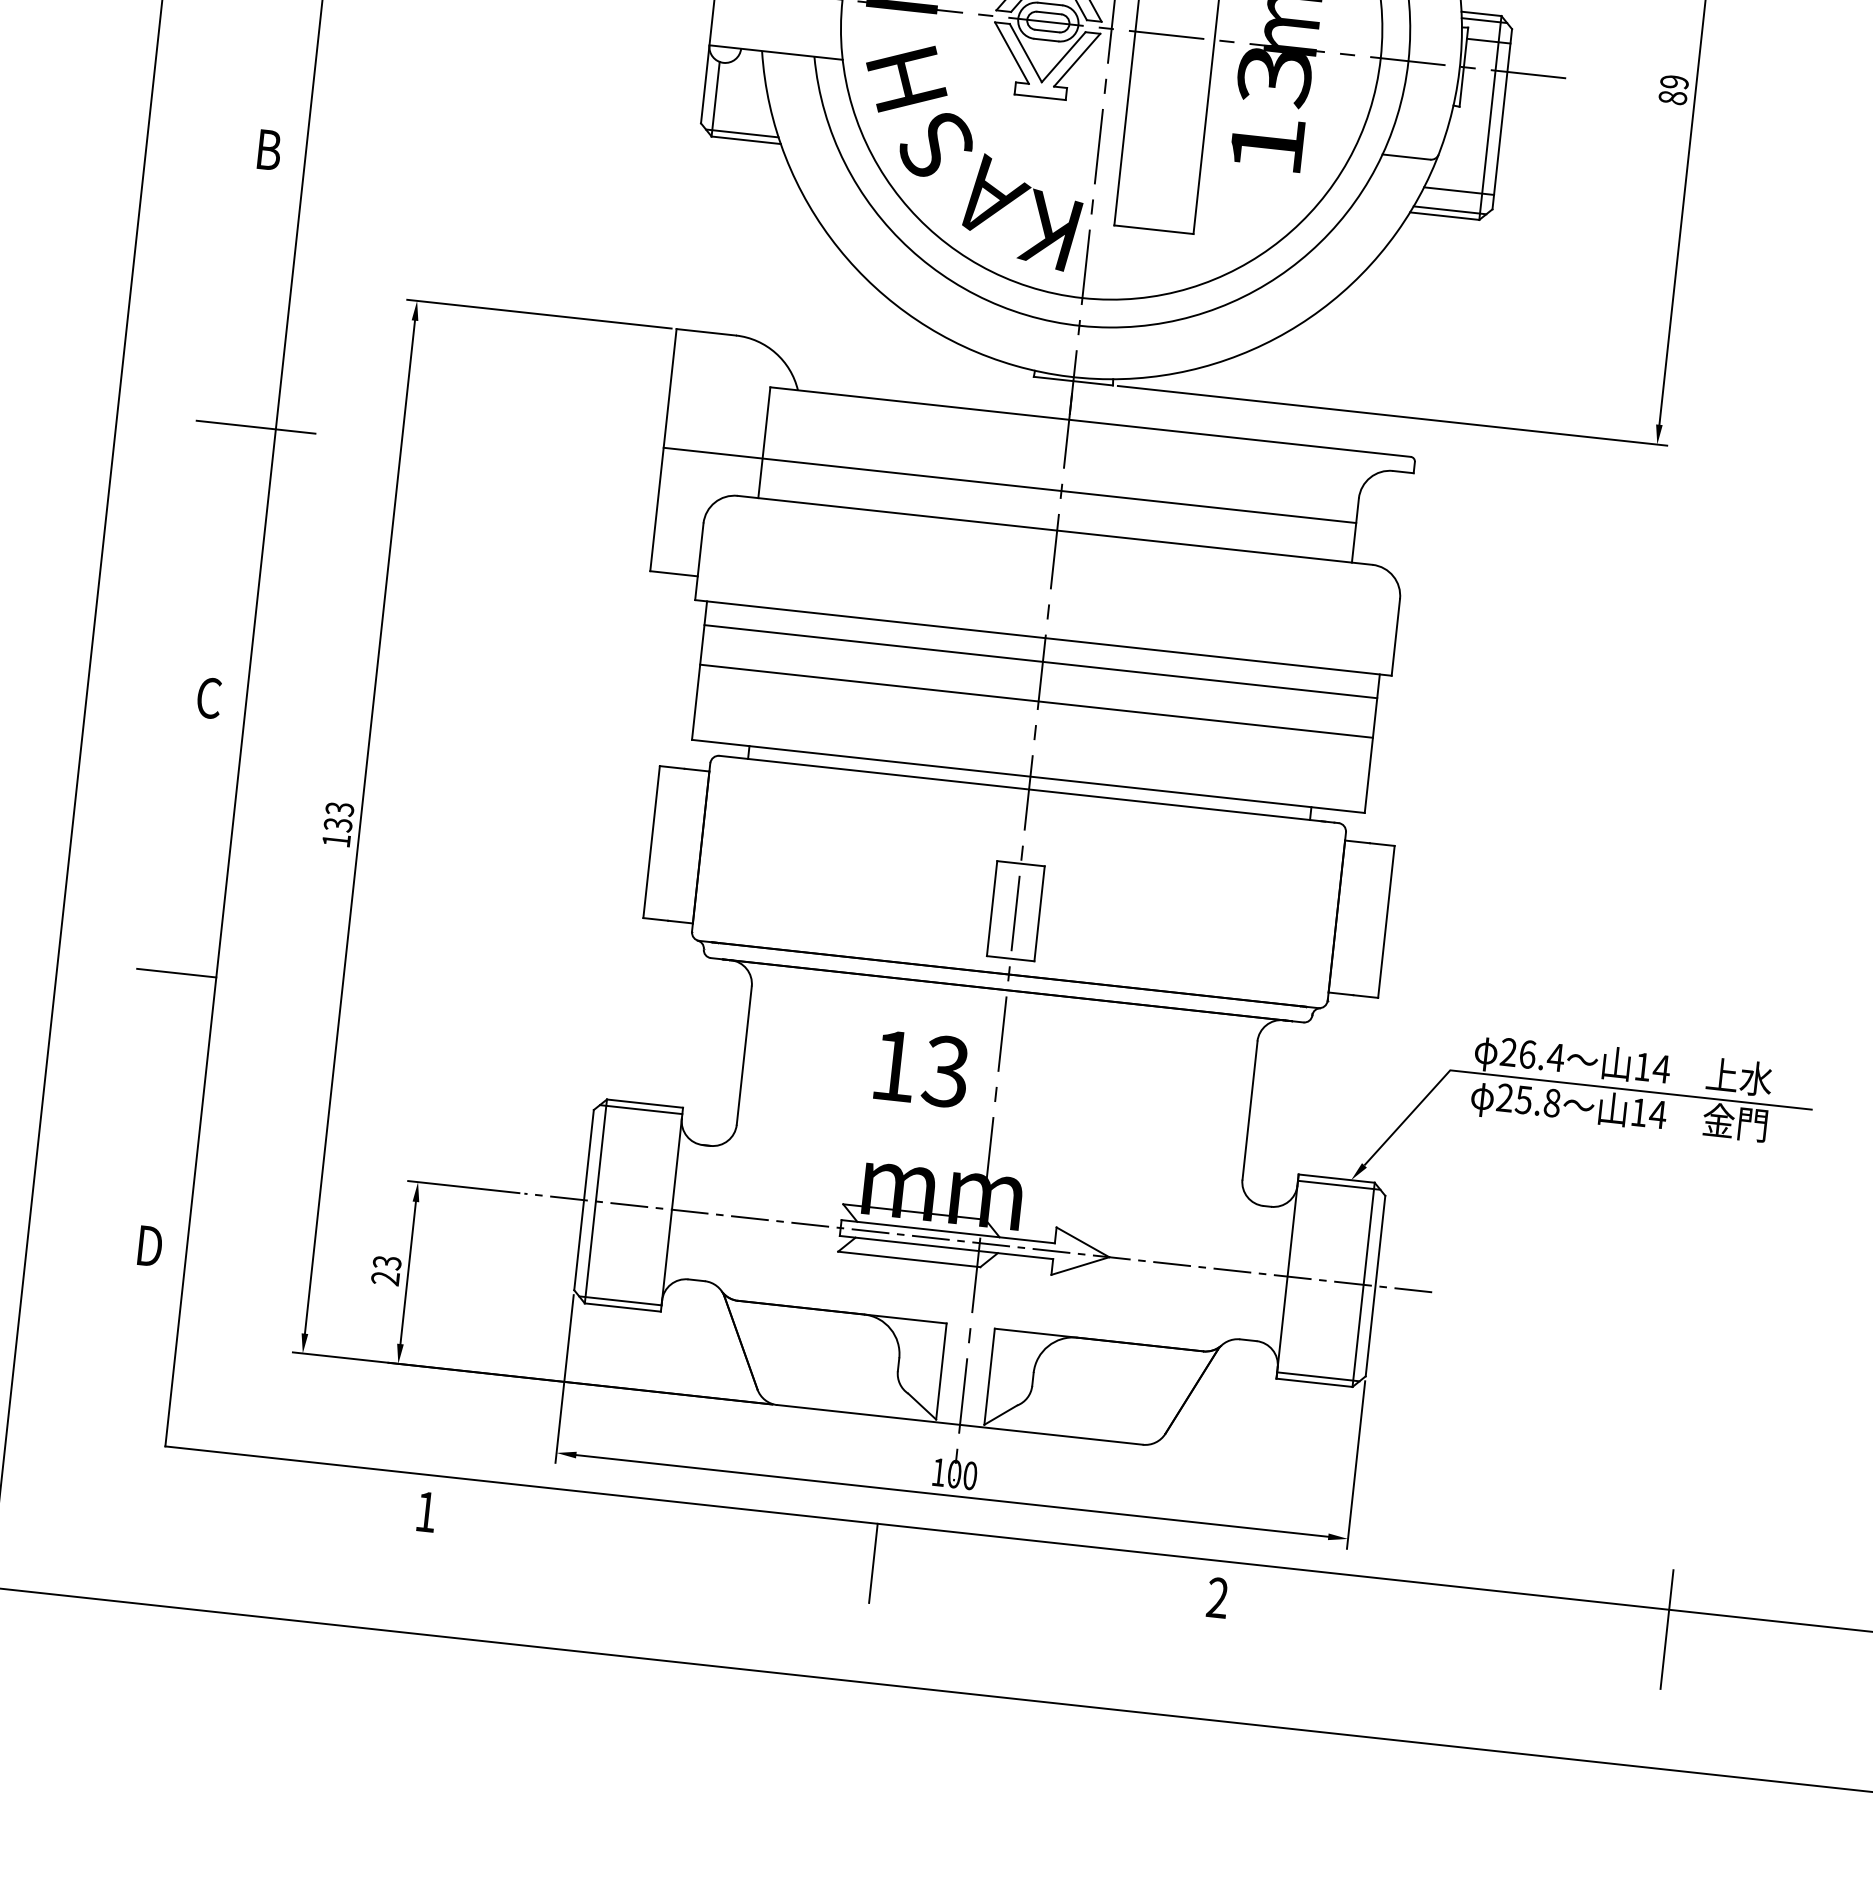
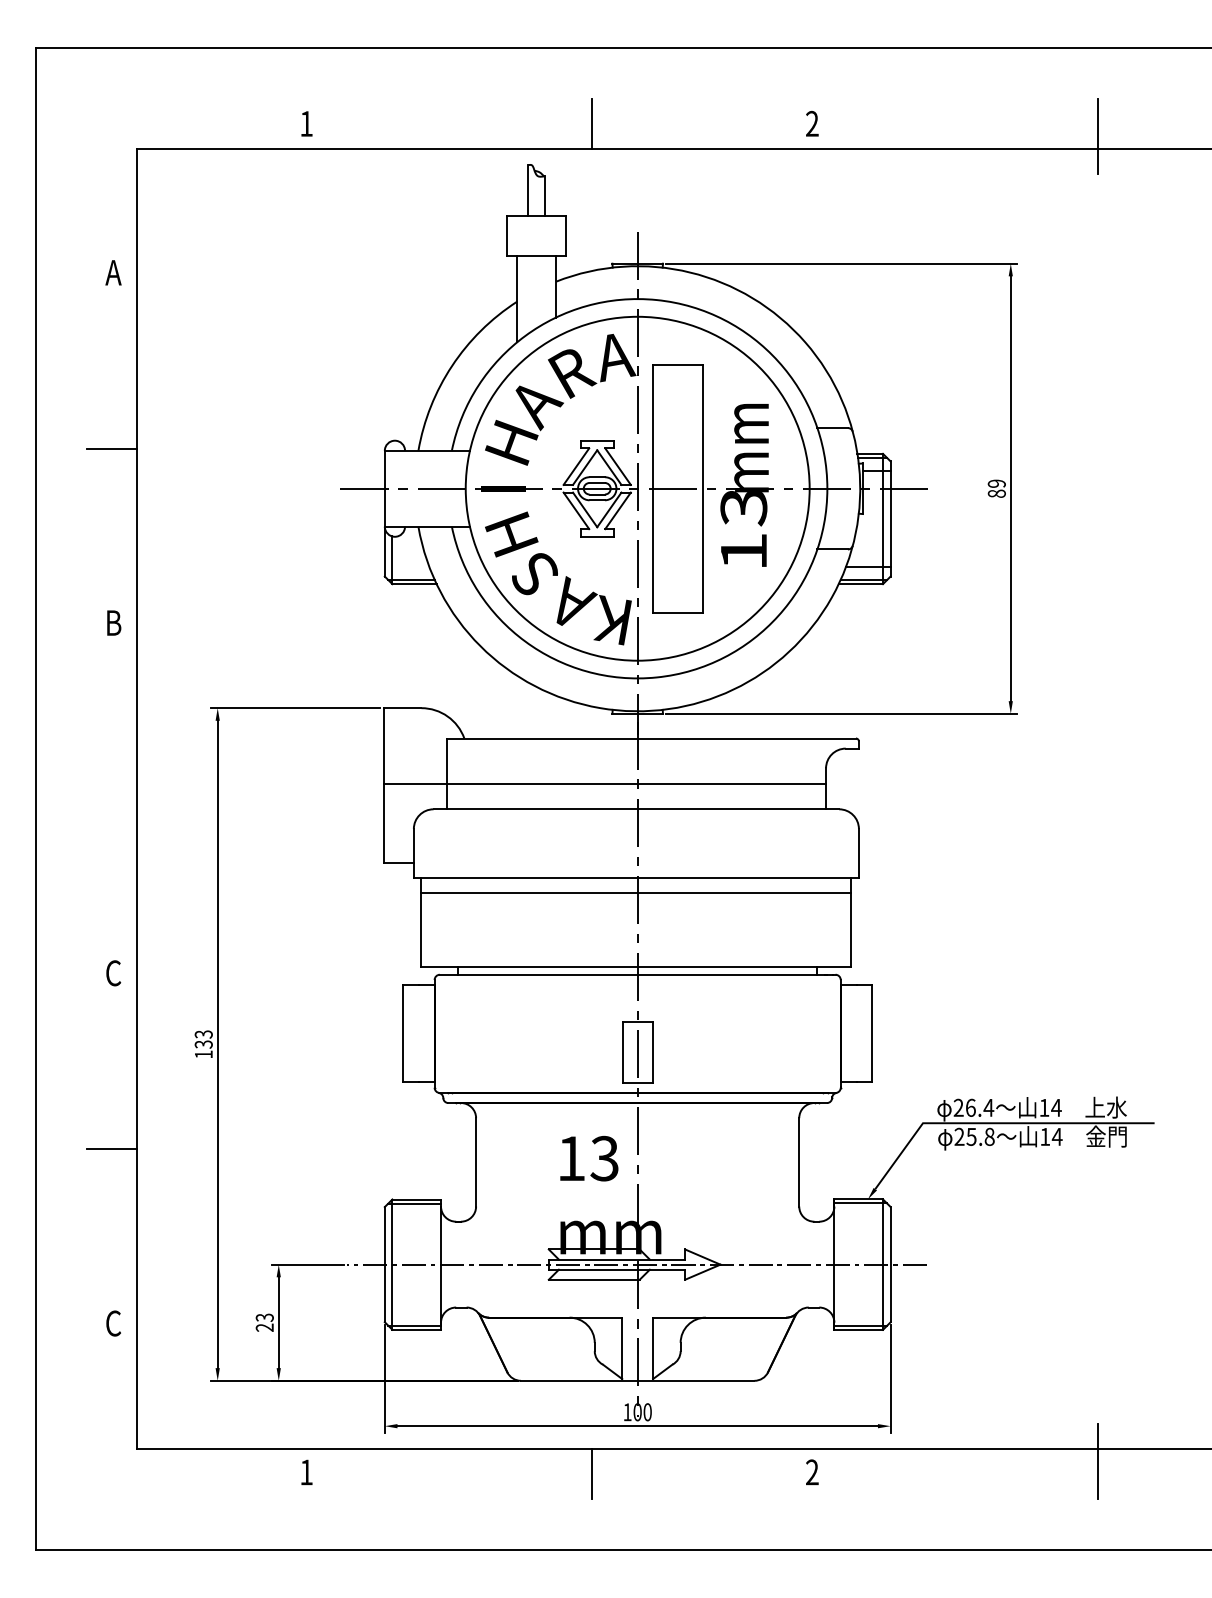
line: (255, 427) -> (124, 799), removed
line: (1036, 701) -> (636, 918), removed
text: (149, 1246) -> (113, 1323), D -> C

